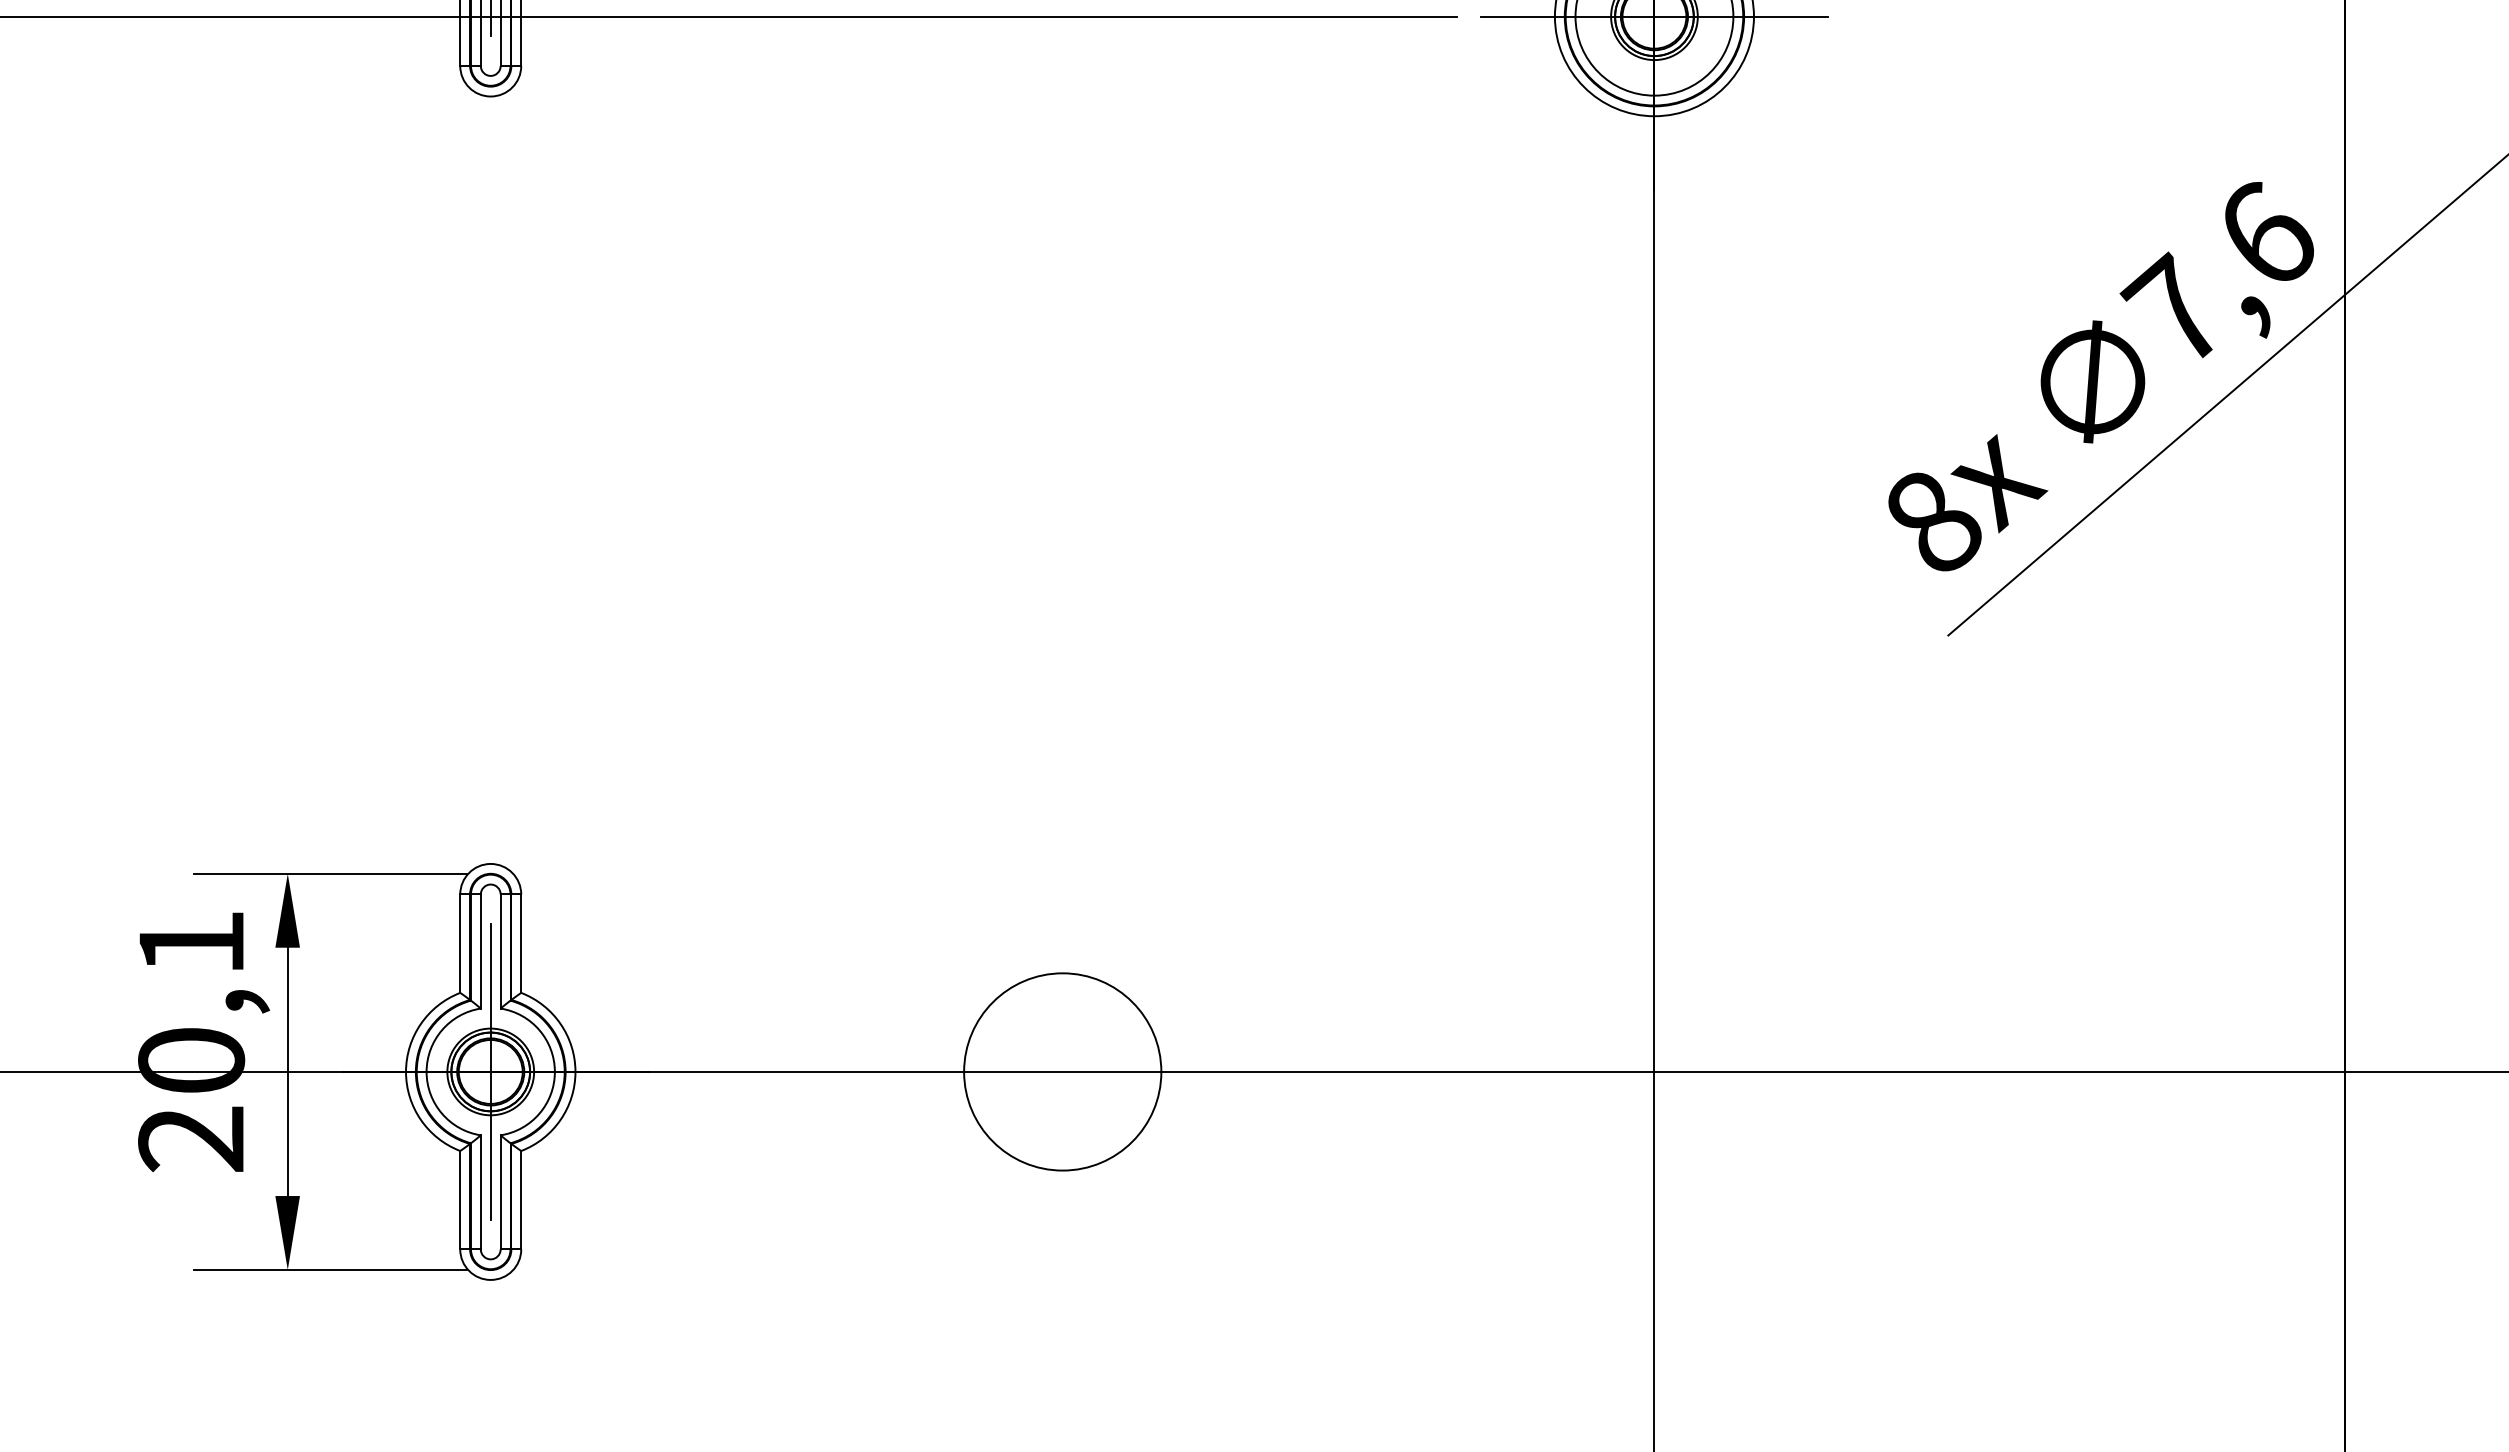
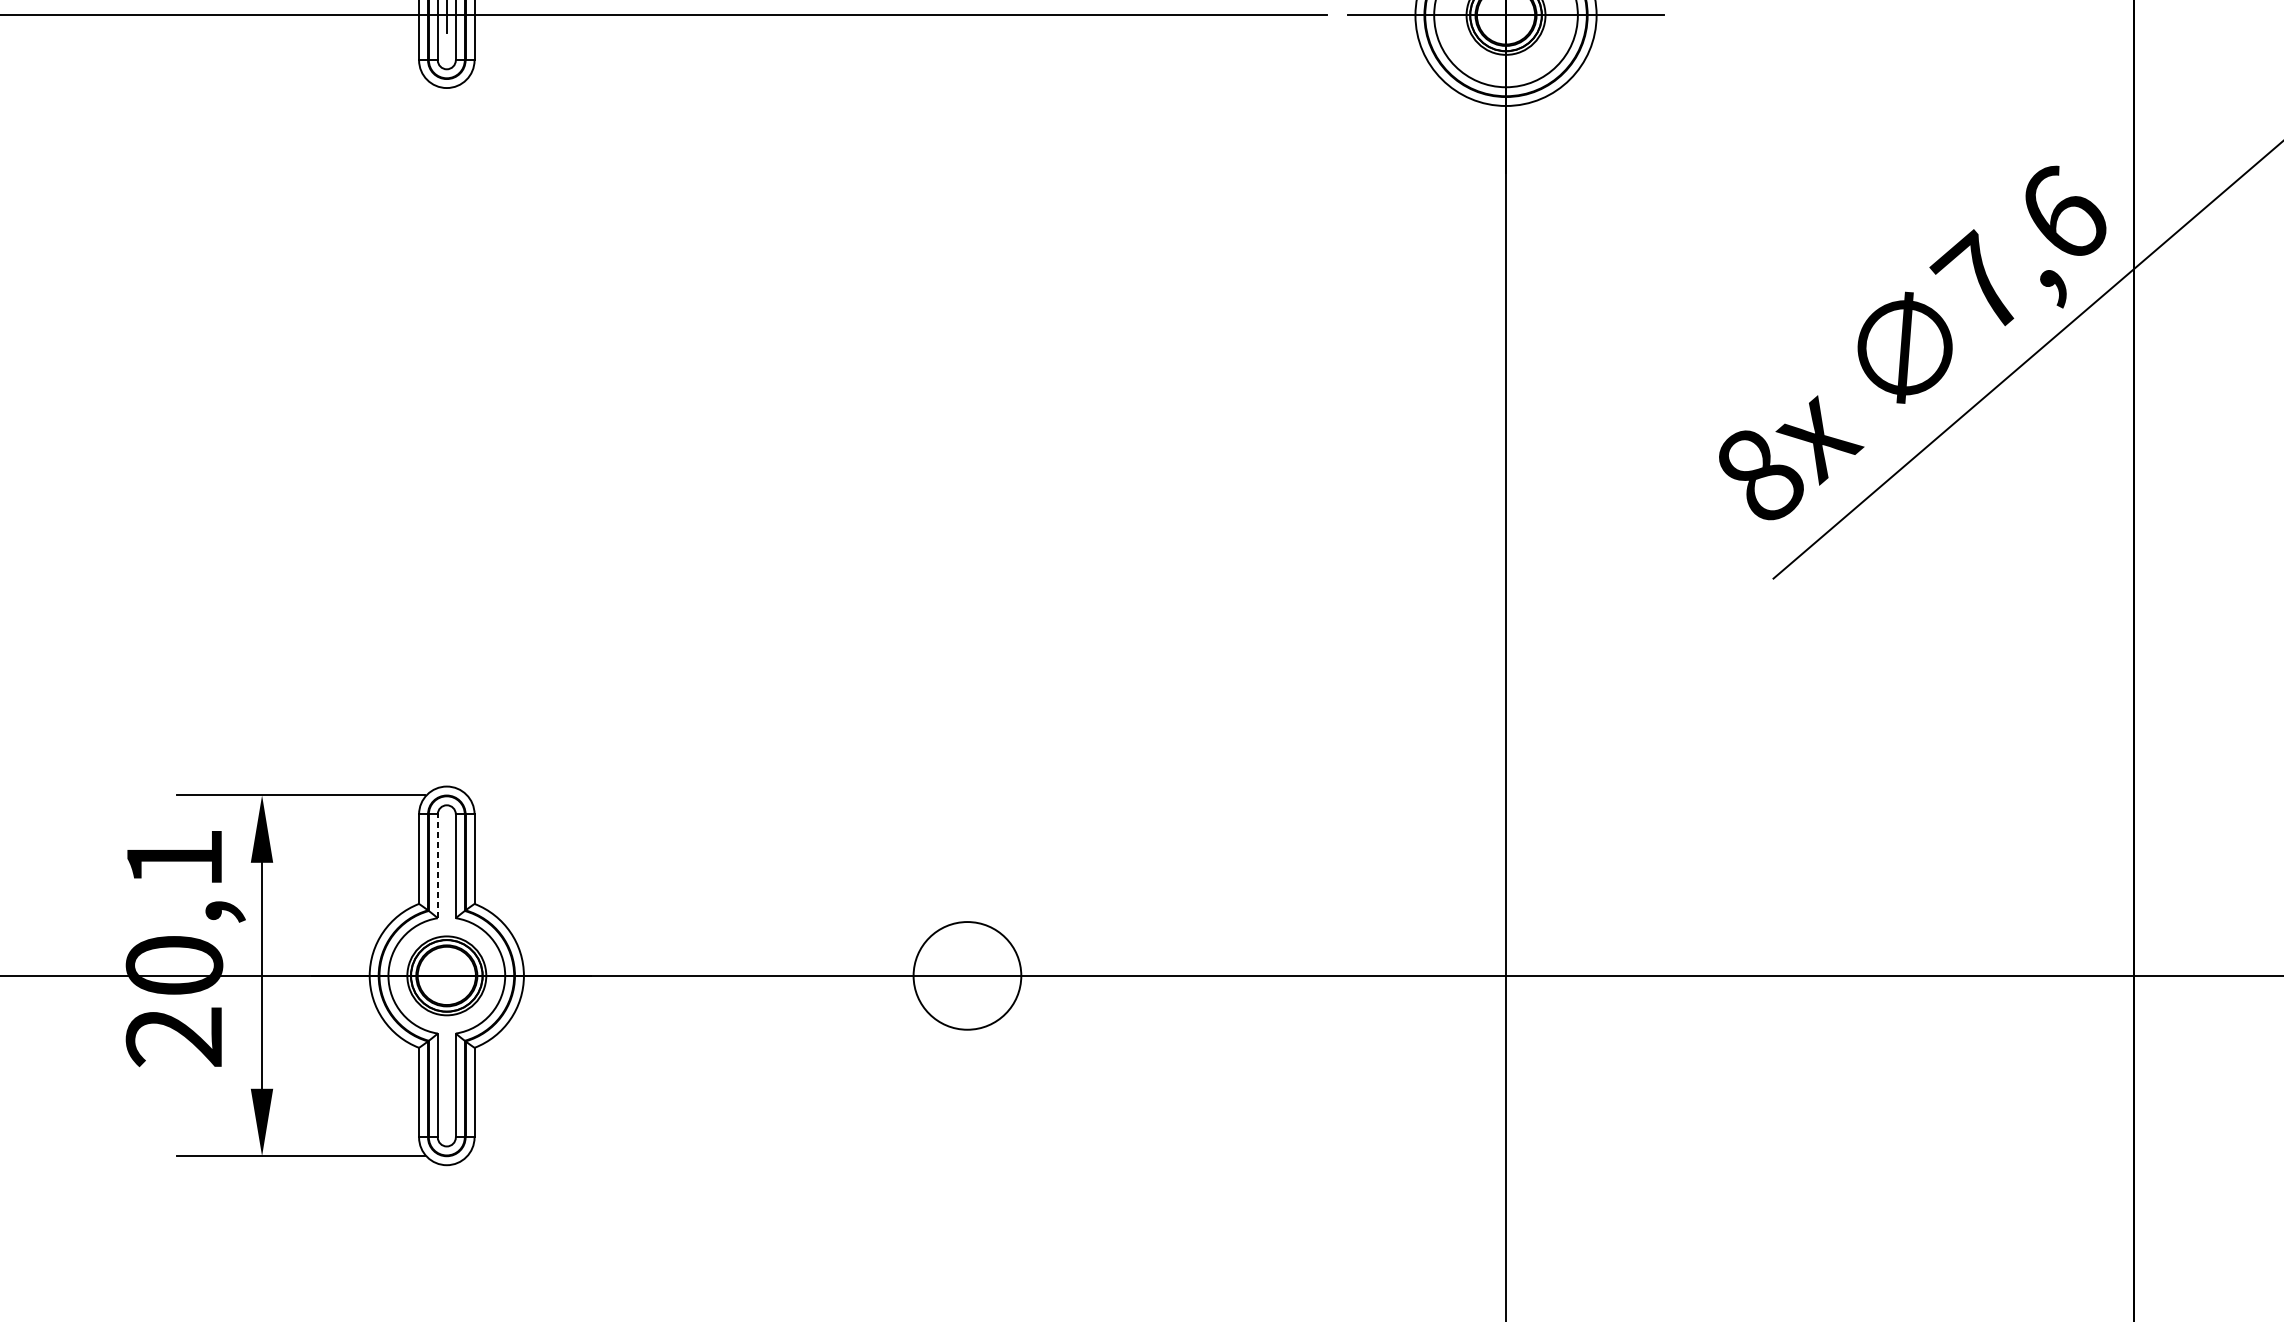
line: (480, 951) -> (437, 866), solid -> dashed
line: (490, 1071) -> (446, 975), removed
circle: (1062, 1071) -> (967, 975), size x0.6

